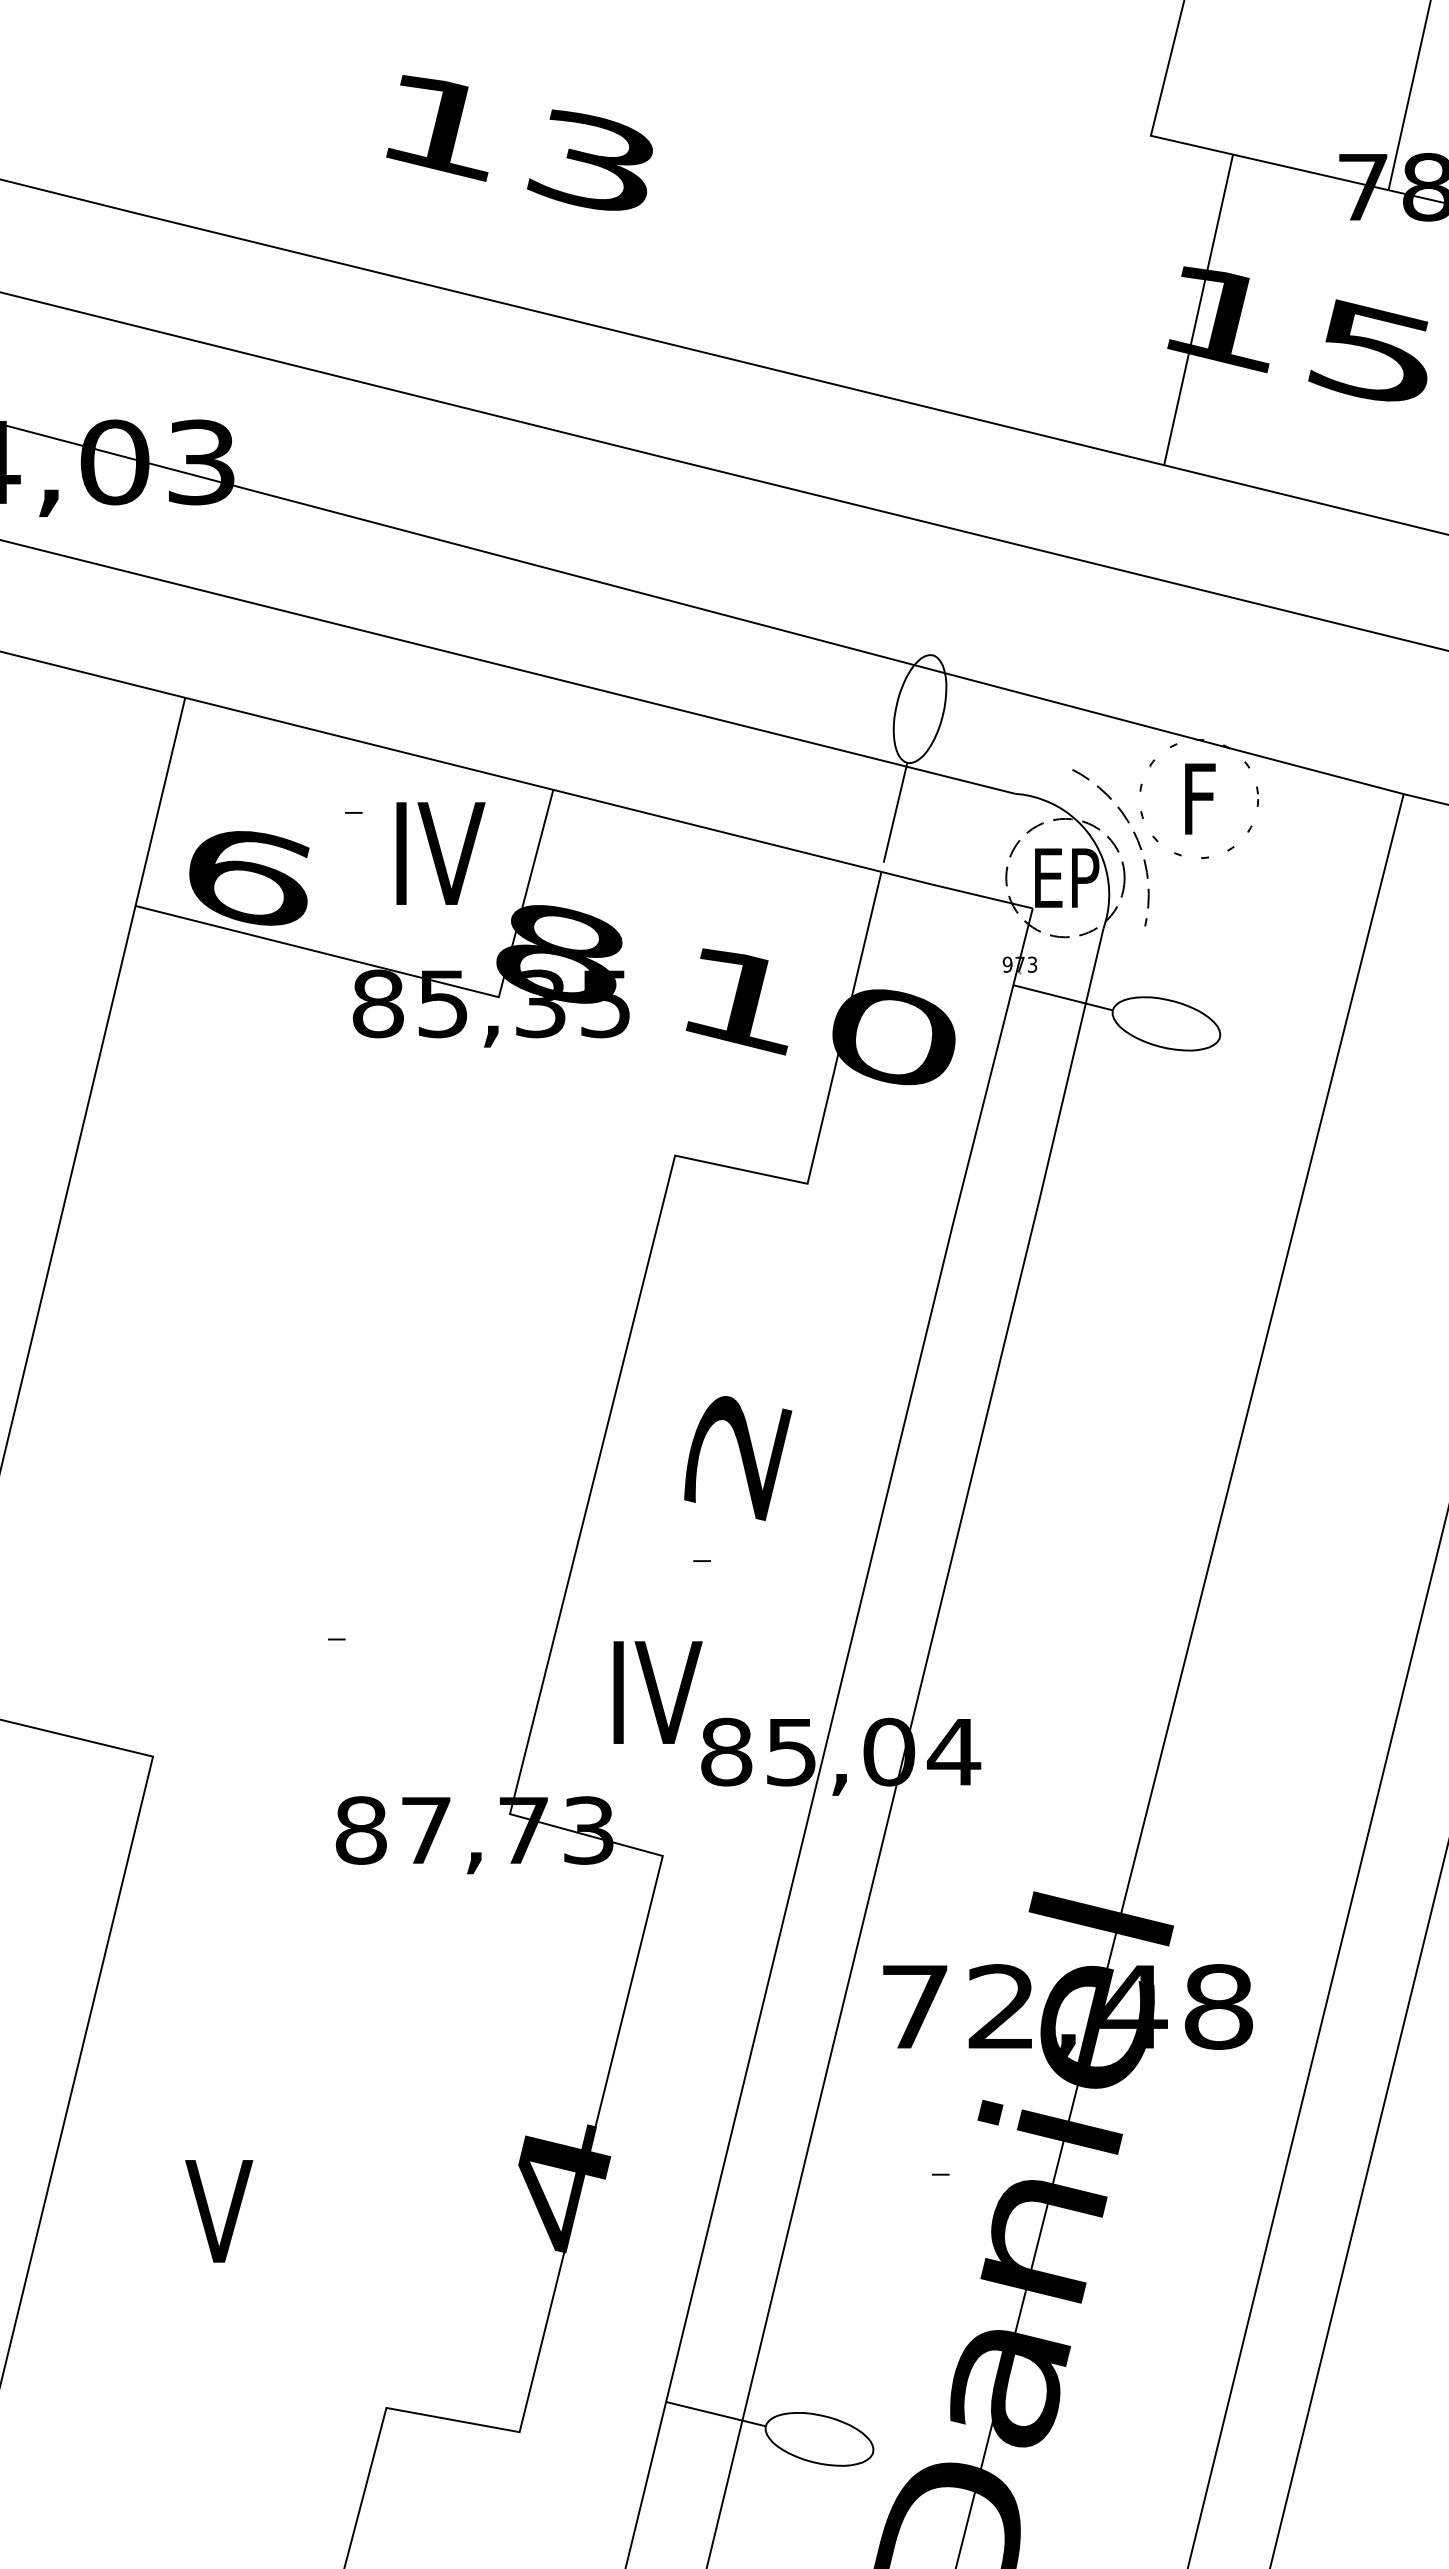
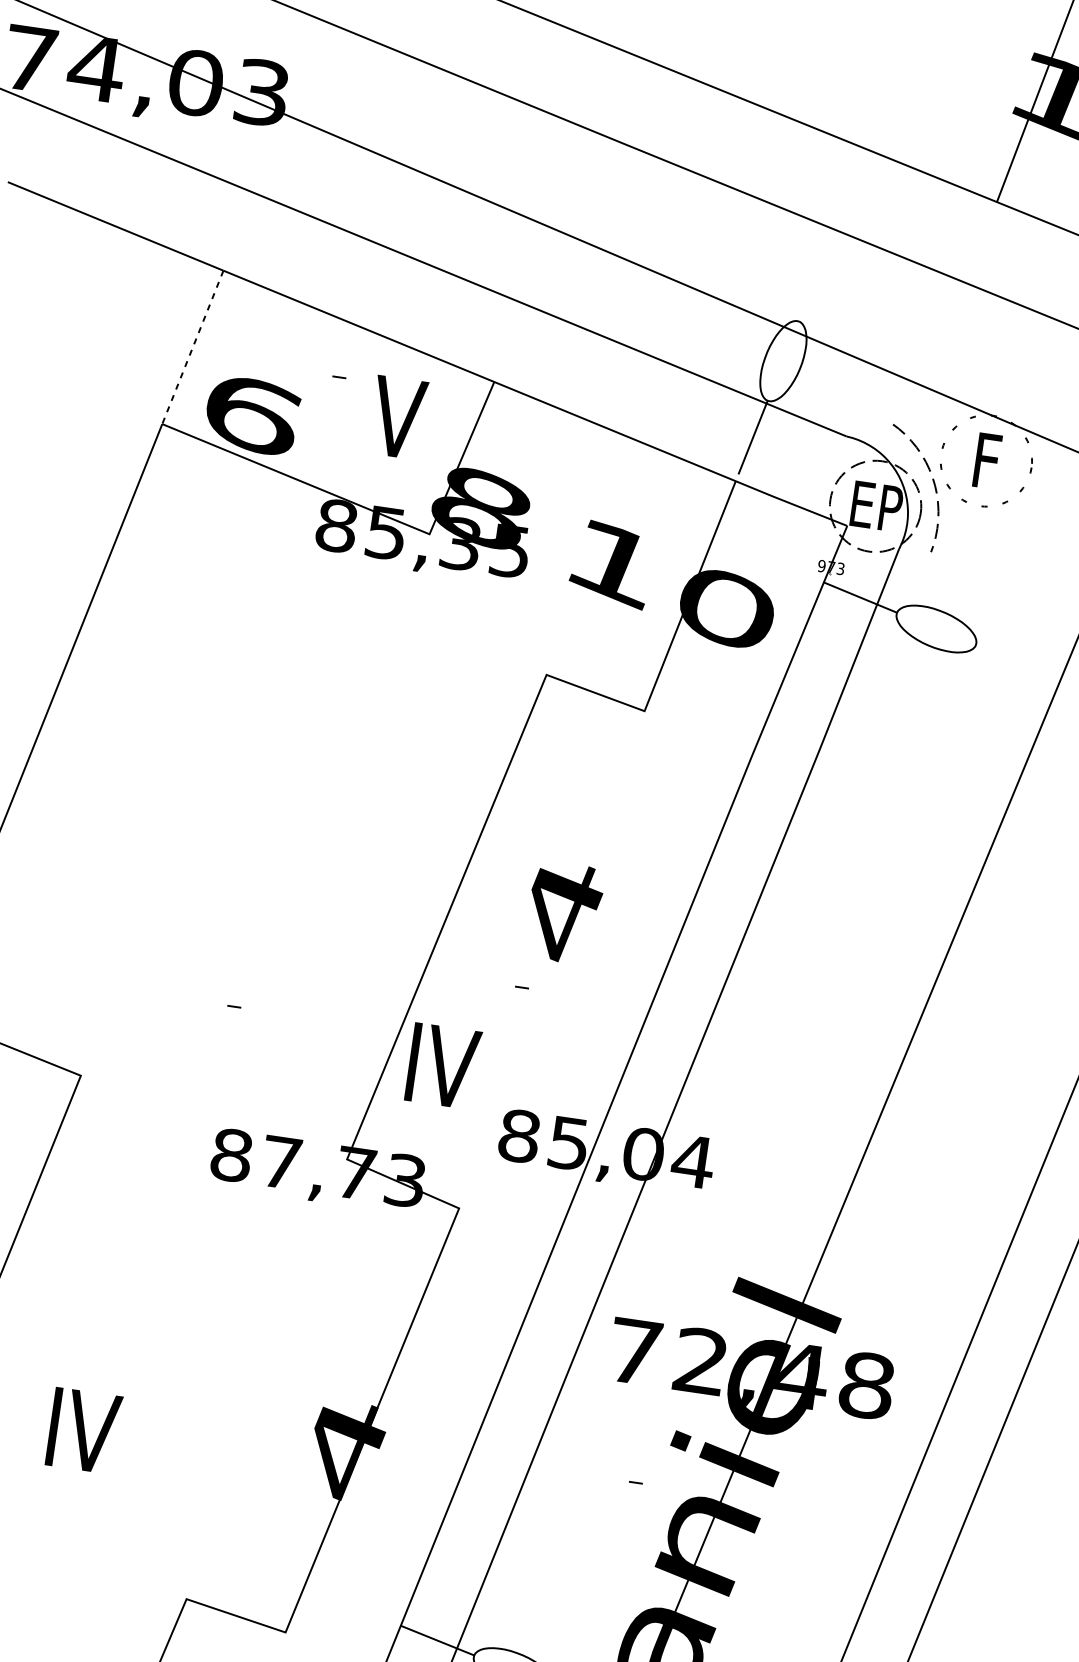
line: (160, 801) -> (193, 347), solid -> dashed
text: (440, 853) -> (401, 418), IV -> V
text: (738, 1457) -> (561, 912), 2 -> 4
text: (657, 1692) -> (443, 1066), moved
text: (223, 2211) -> (84, 1430), V -> IV

